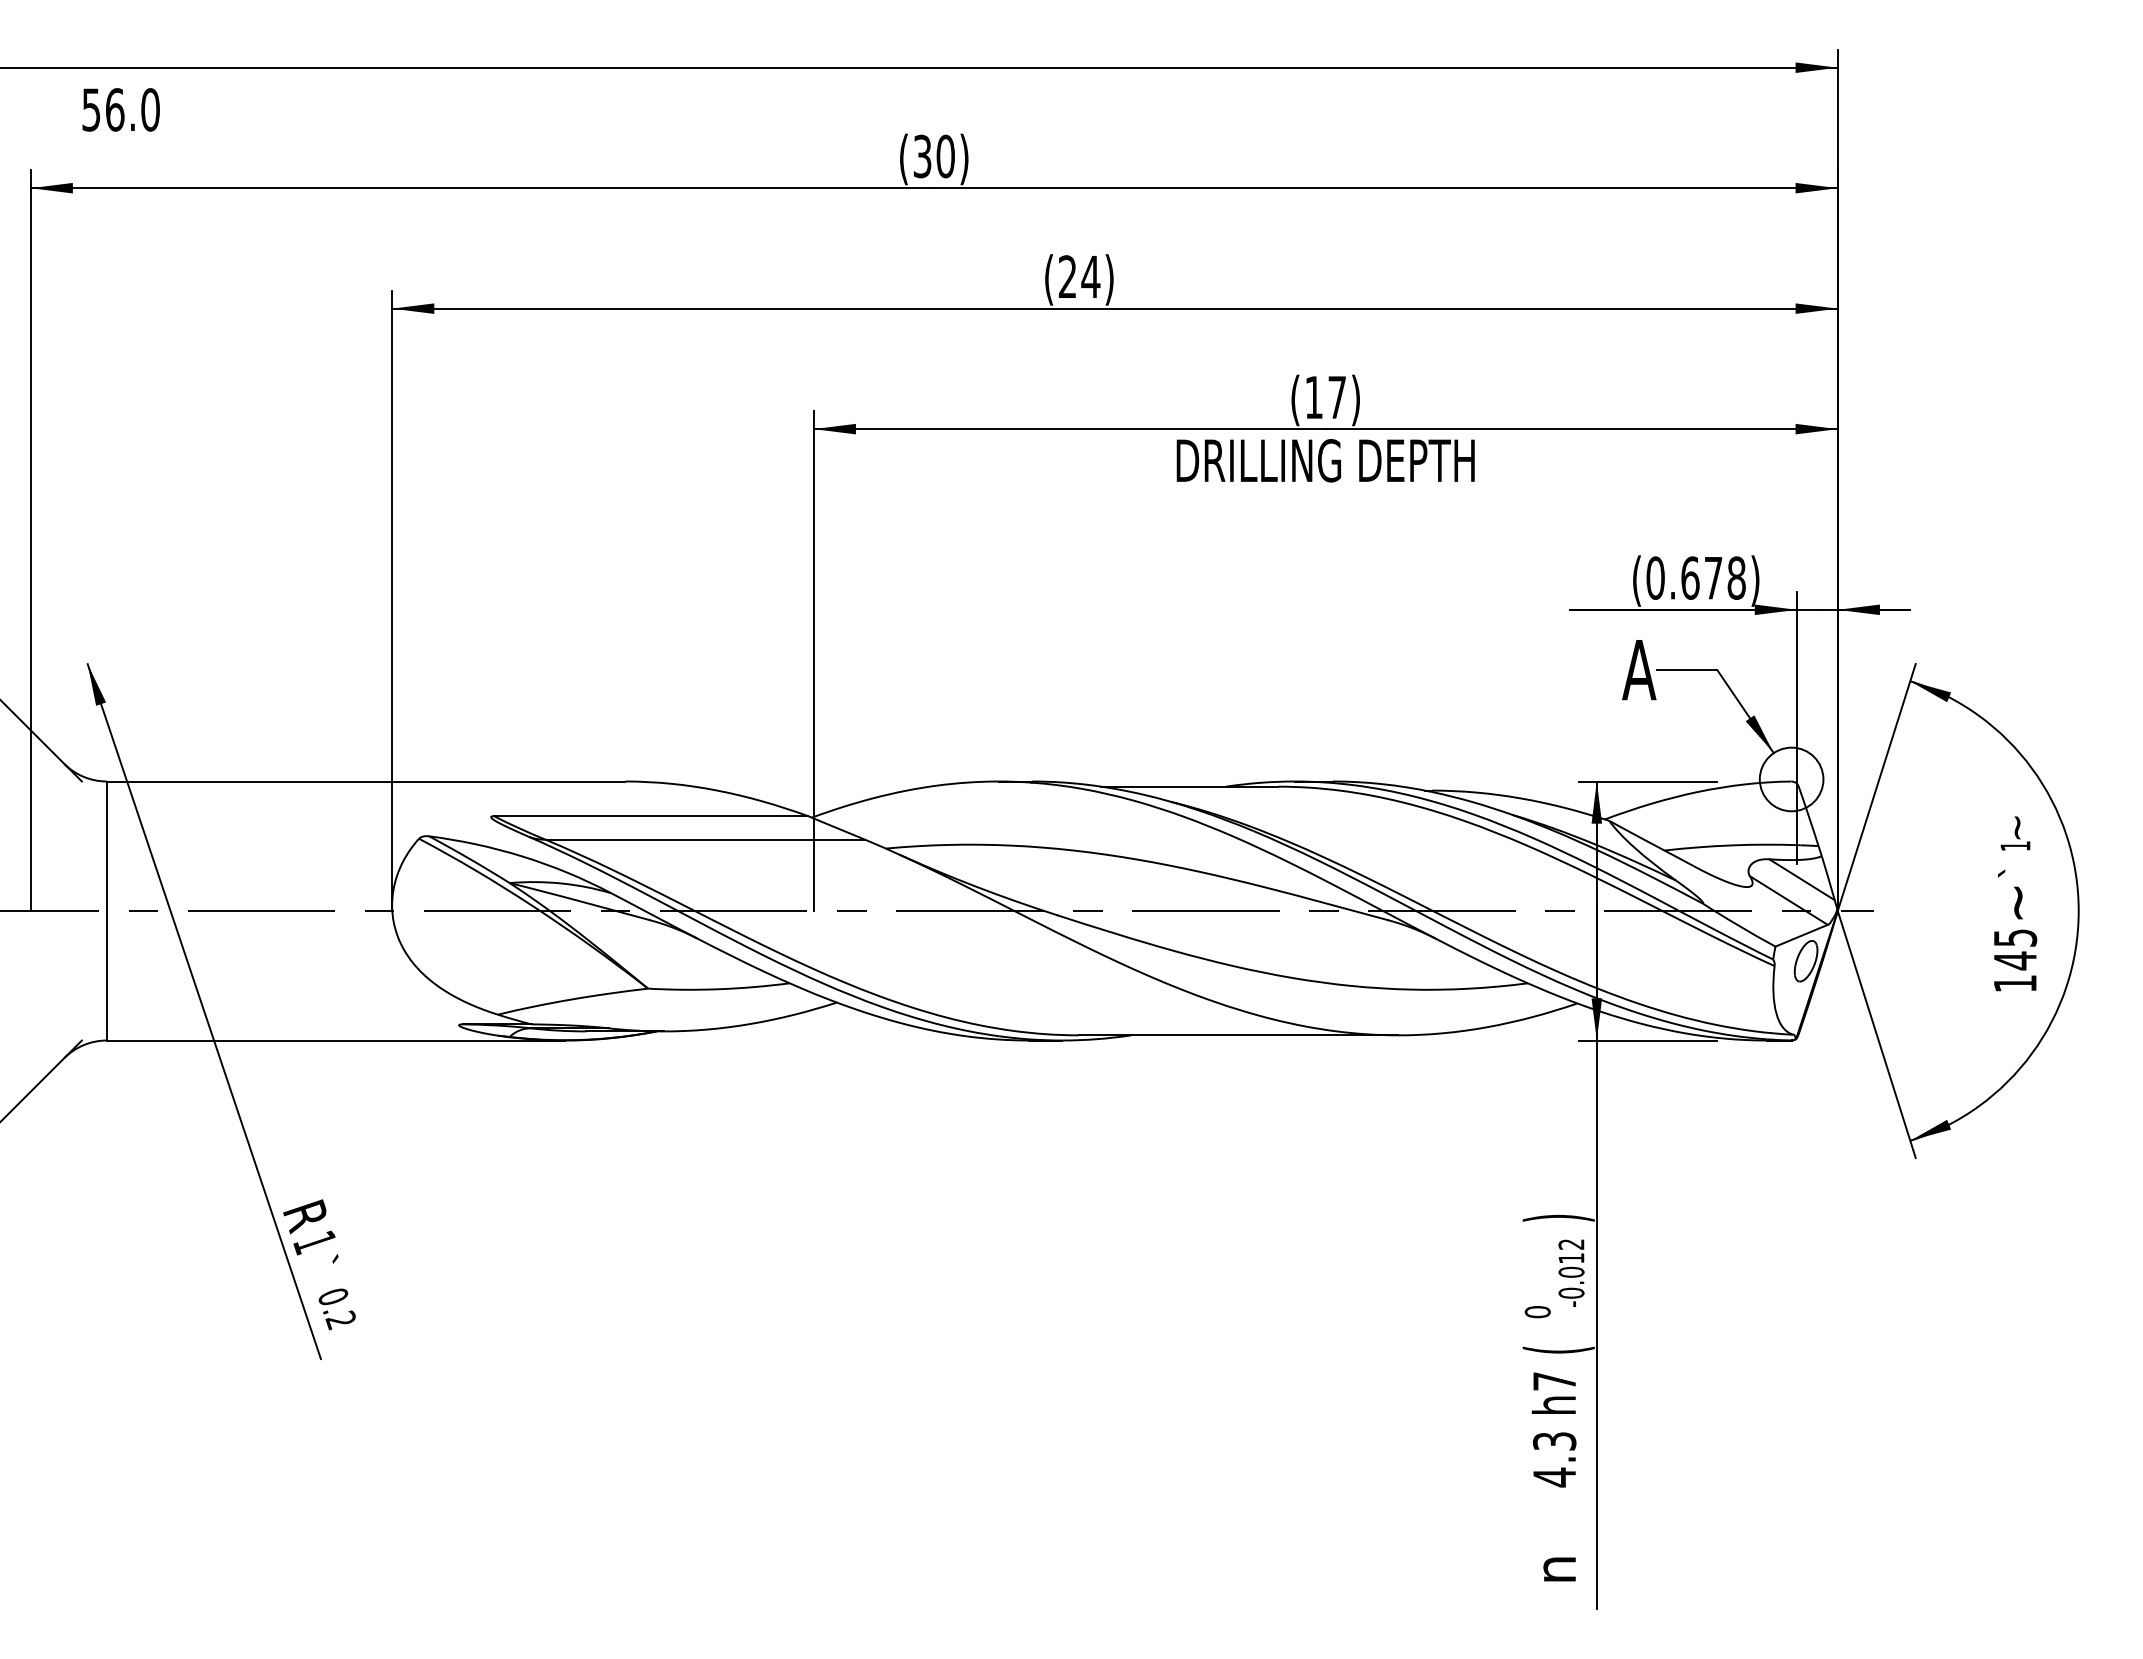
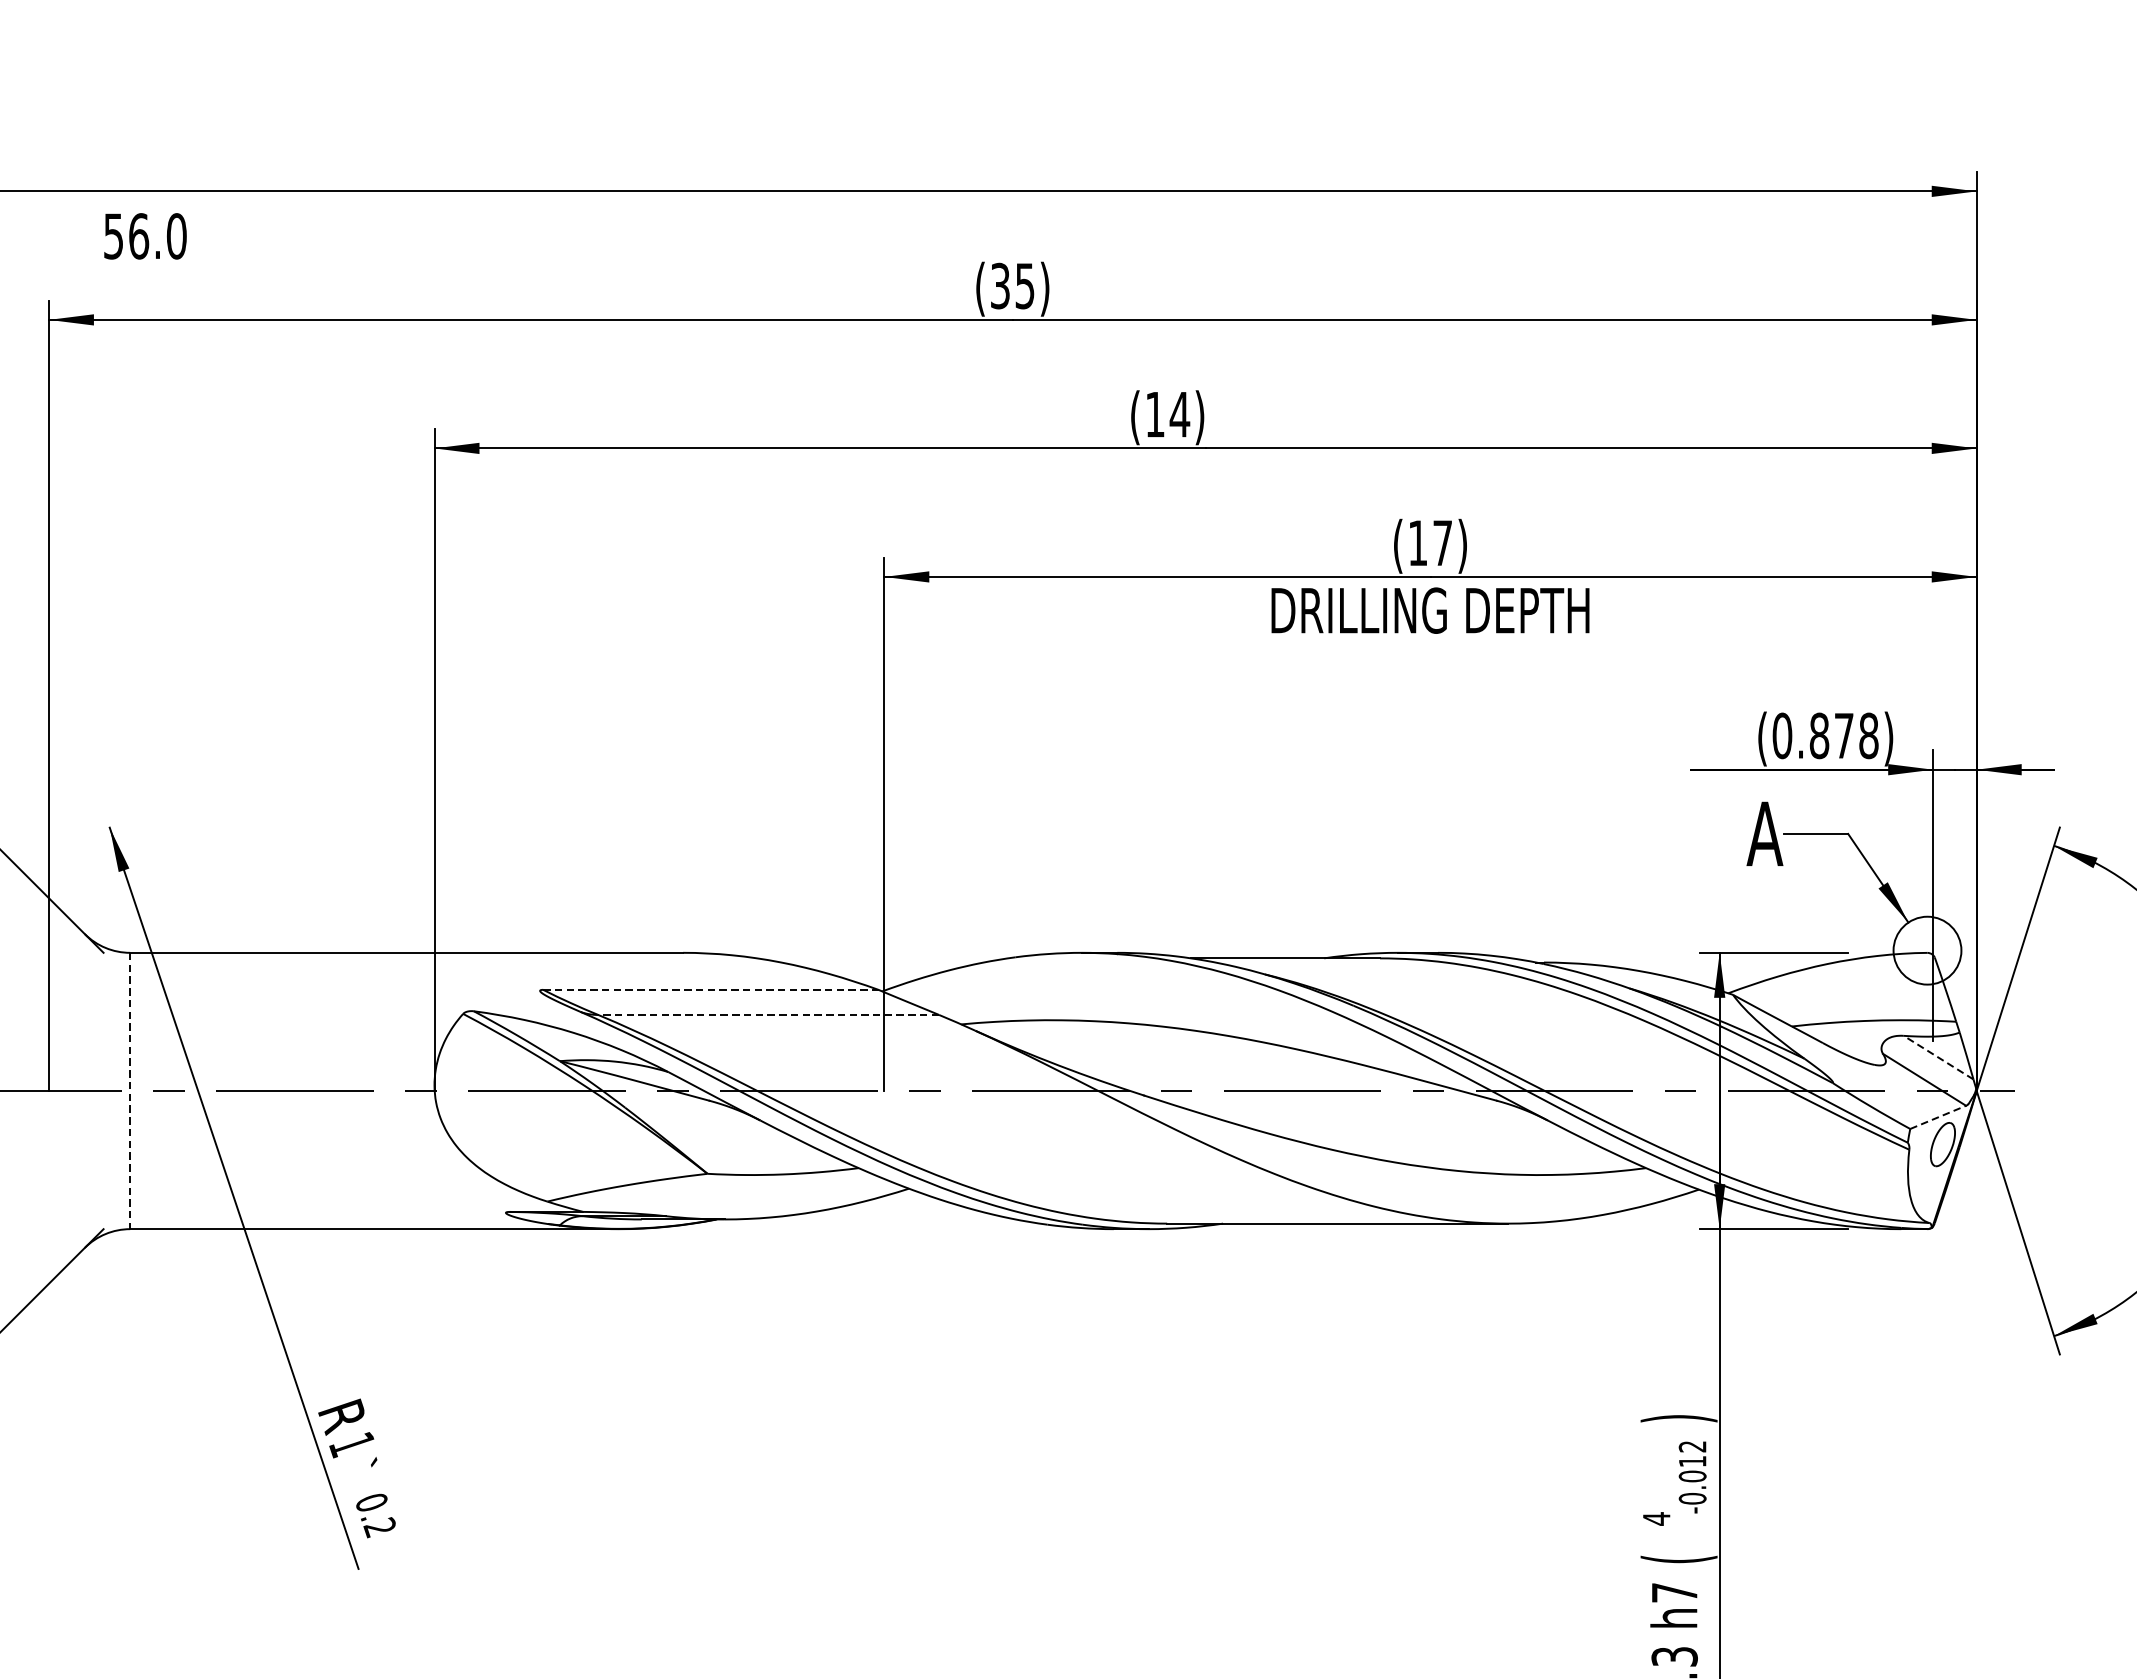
text: (945, 156) -> (1024, 286), (30) -> (35)
text: (1067, 276) -> (1154, 414), (24) -> (14)
text: (1690, 577) -> (1819, 735), (0.678) -> (0.878)
line: (651, 816) -> (711, 990), solid -> dashed
line: (705, 839) -> (768, 1014), solid -> dashed
line: (1802, 879) -> (1939, 1057), solid -> dashed
line: (106, 911) -> (129, 1091), solid -> dashed
line: (1802, 935) -> (1939, 1117), solid -> dashed
text: (1537, 1311) -> (1656, 1518), 0 -> 4

